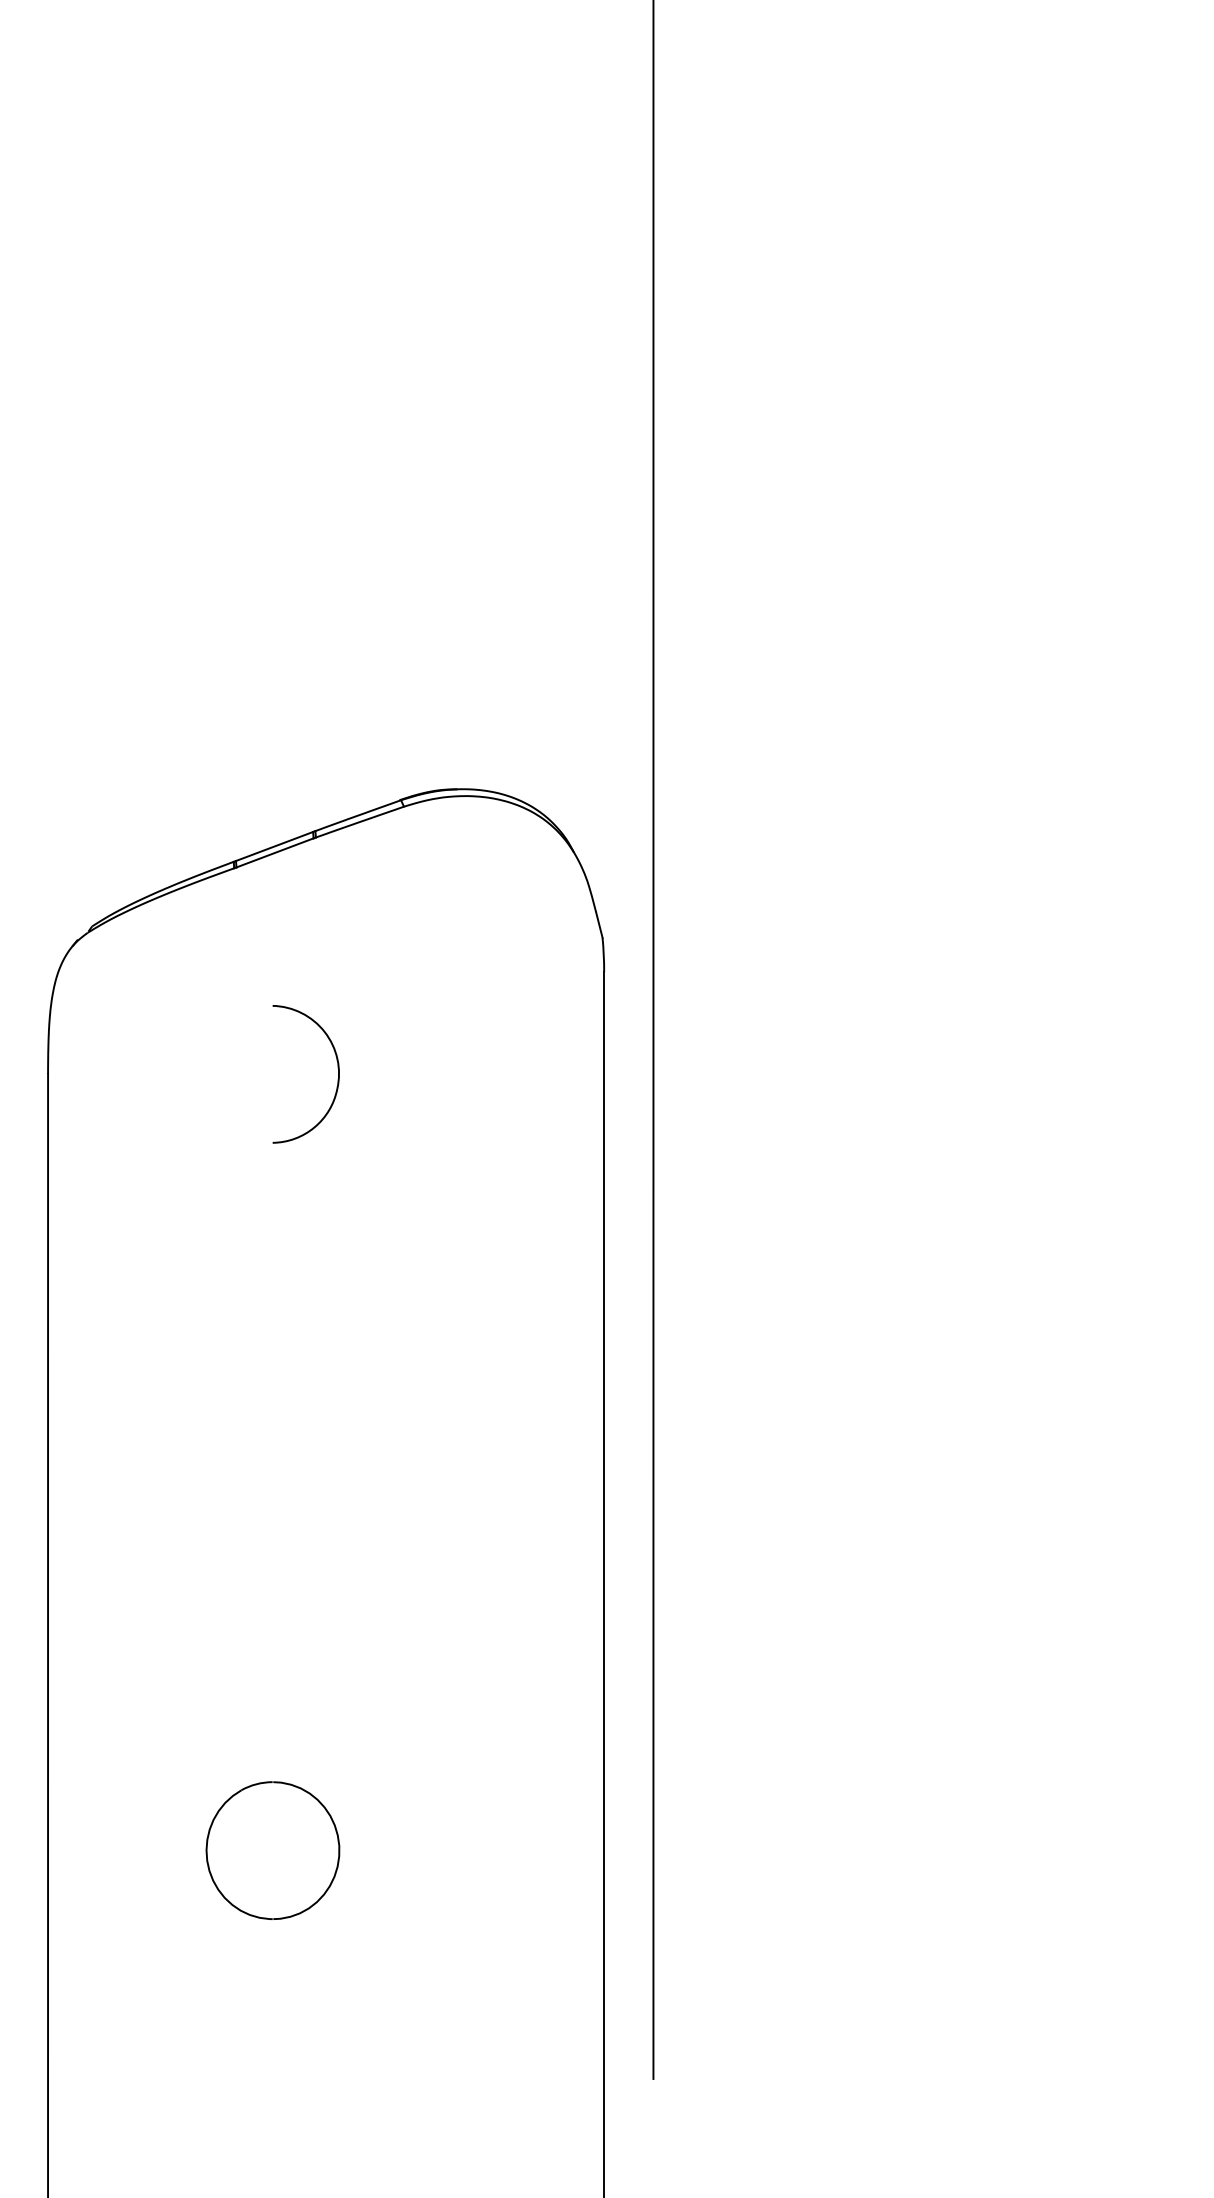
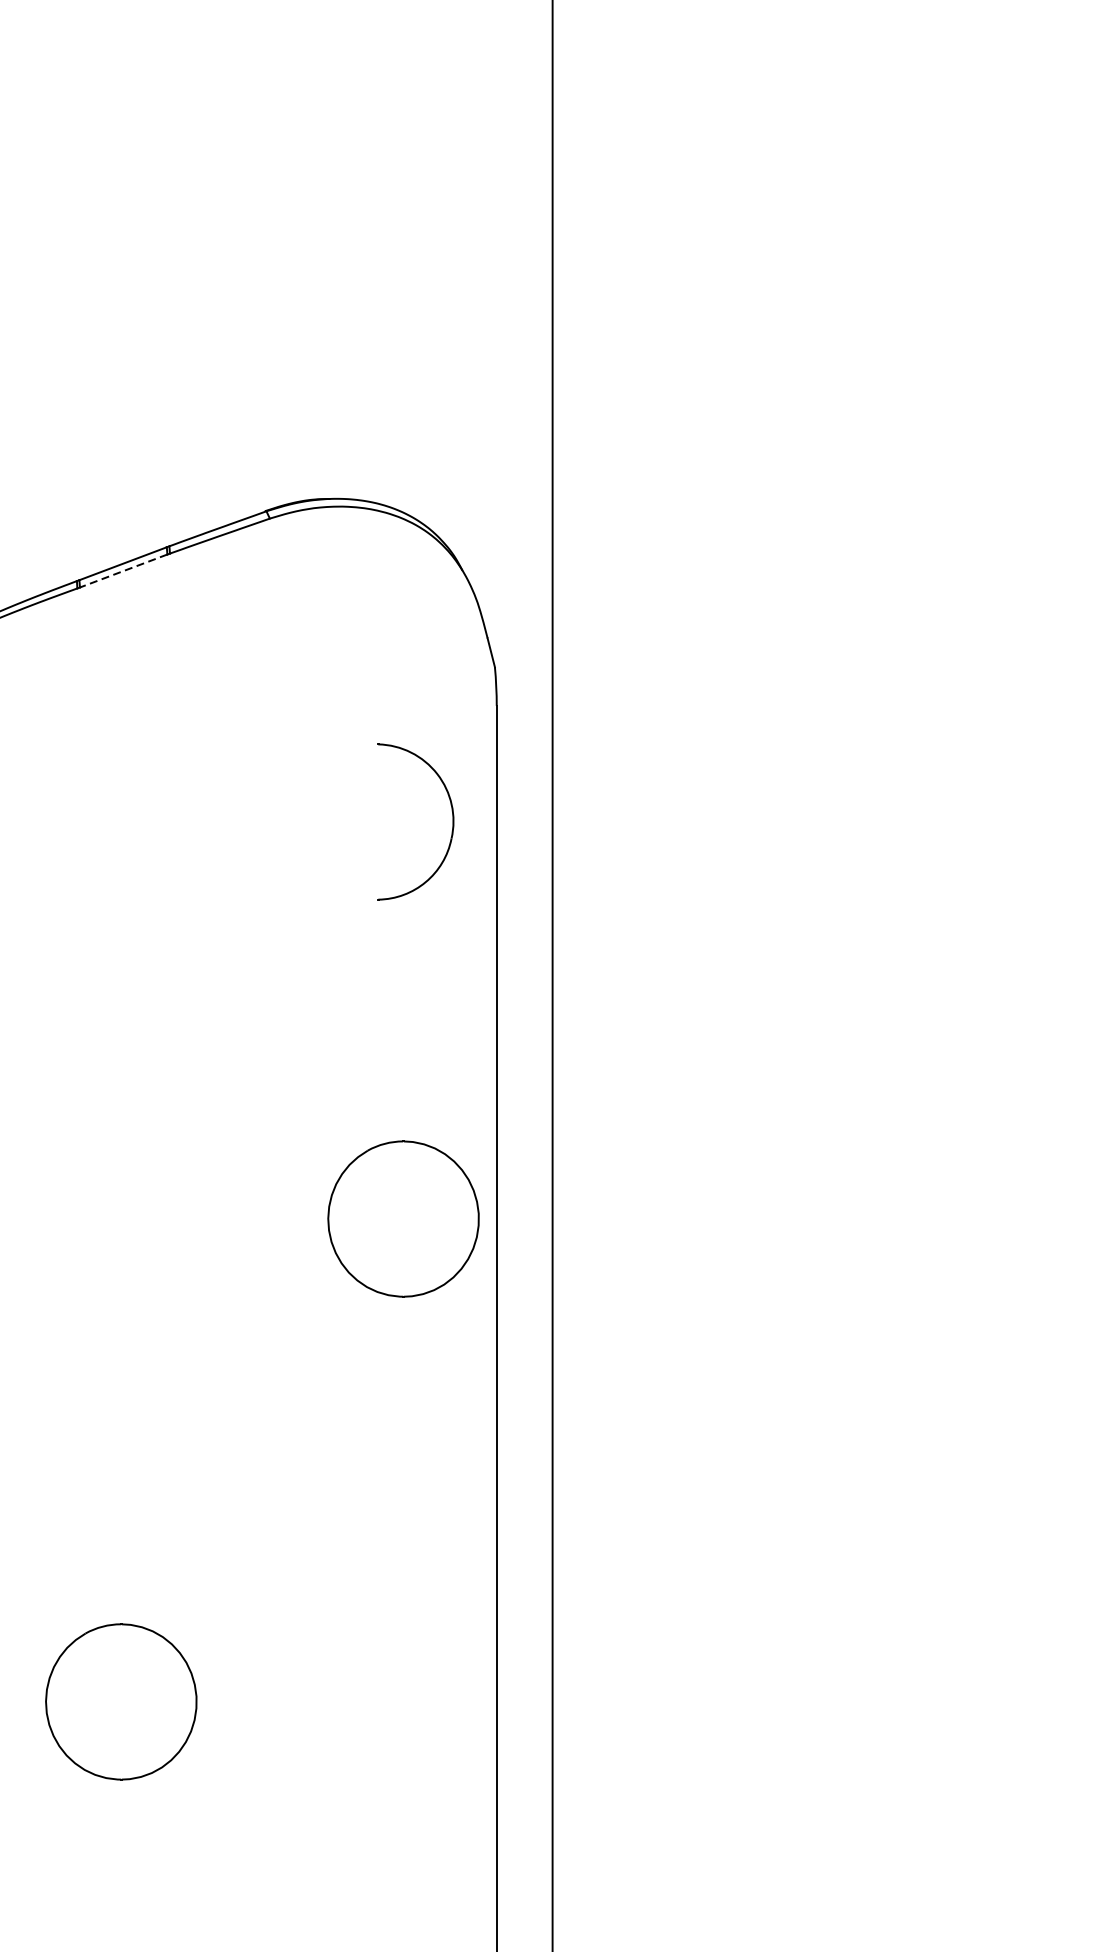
line: (274, 853) -> (123, 571), solid -> dashed
part: (337, 1079) -> (451, 827), moved
part: (521, 1424) -> (403, 1218), added

